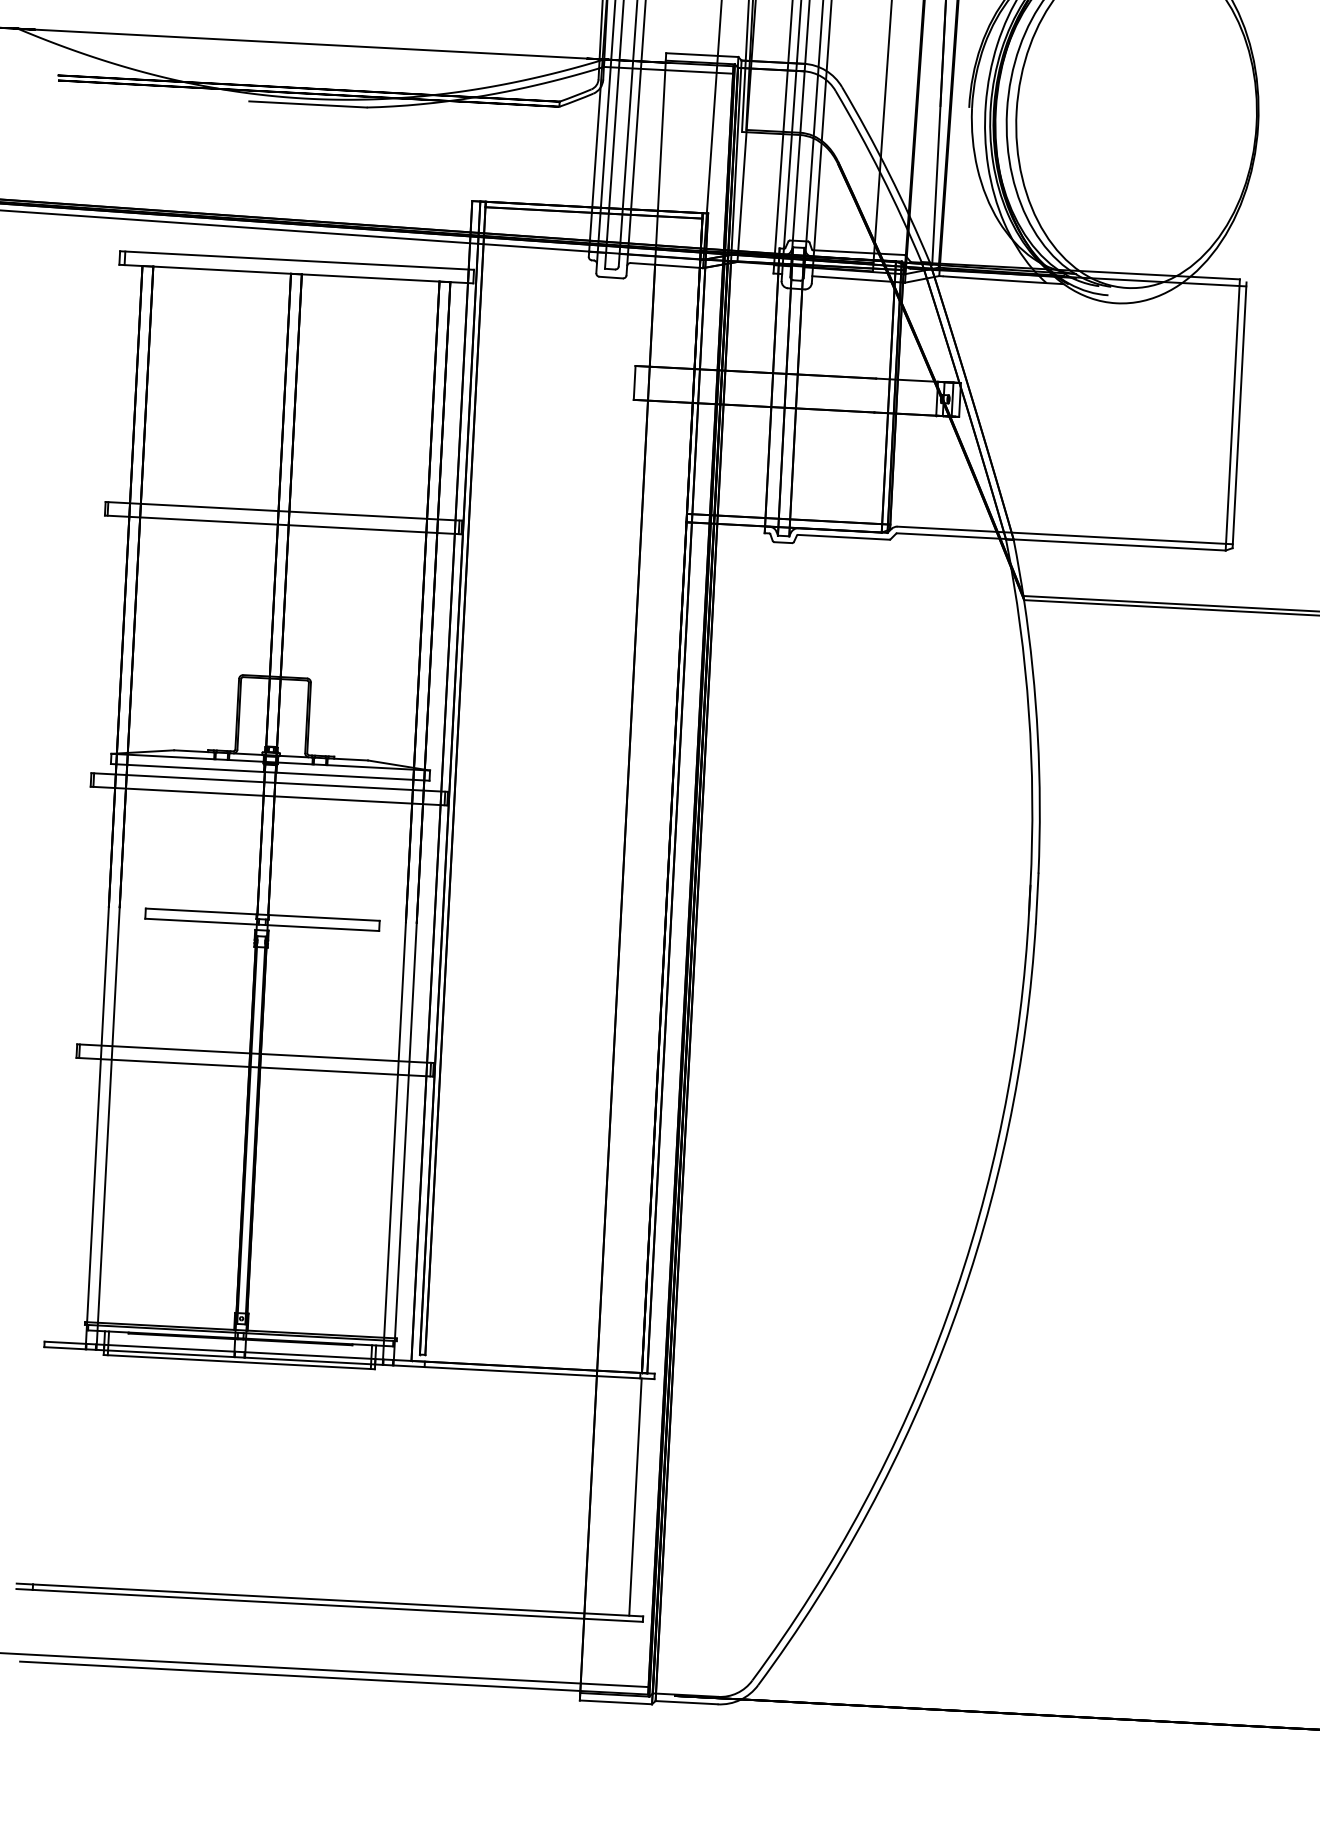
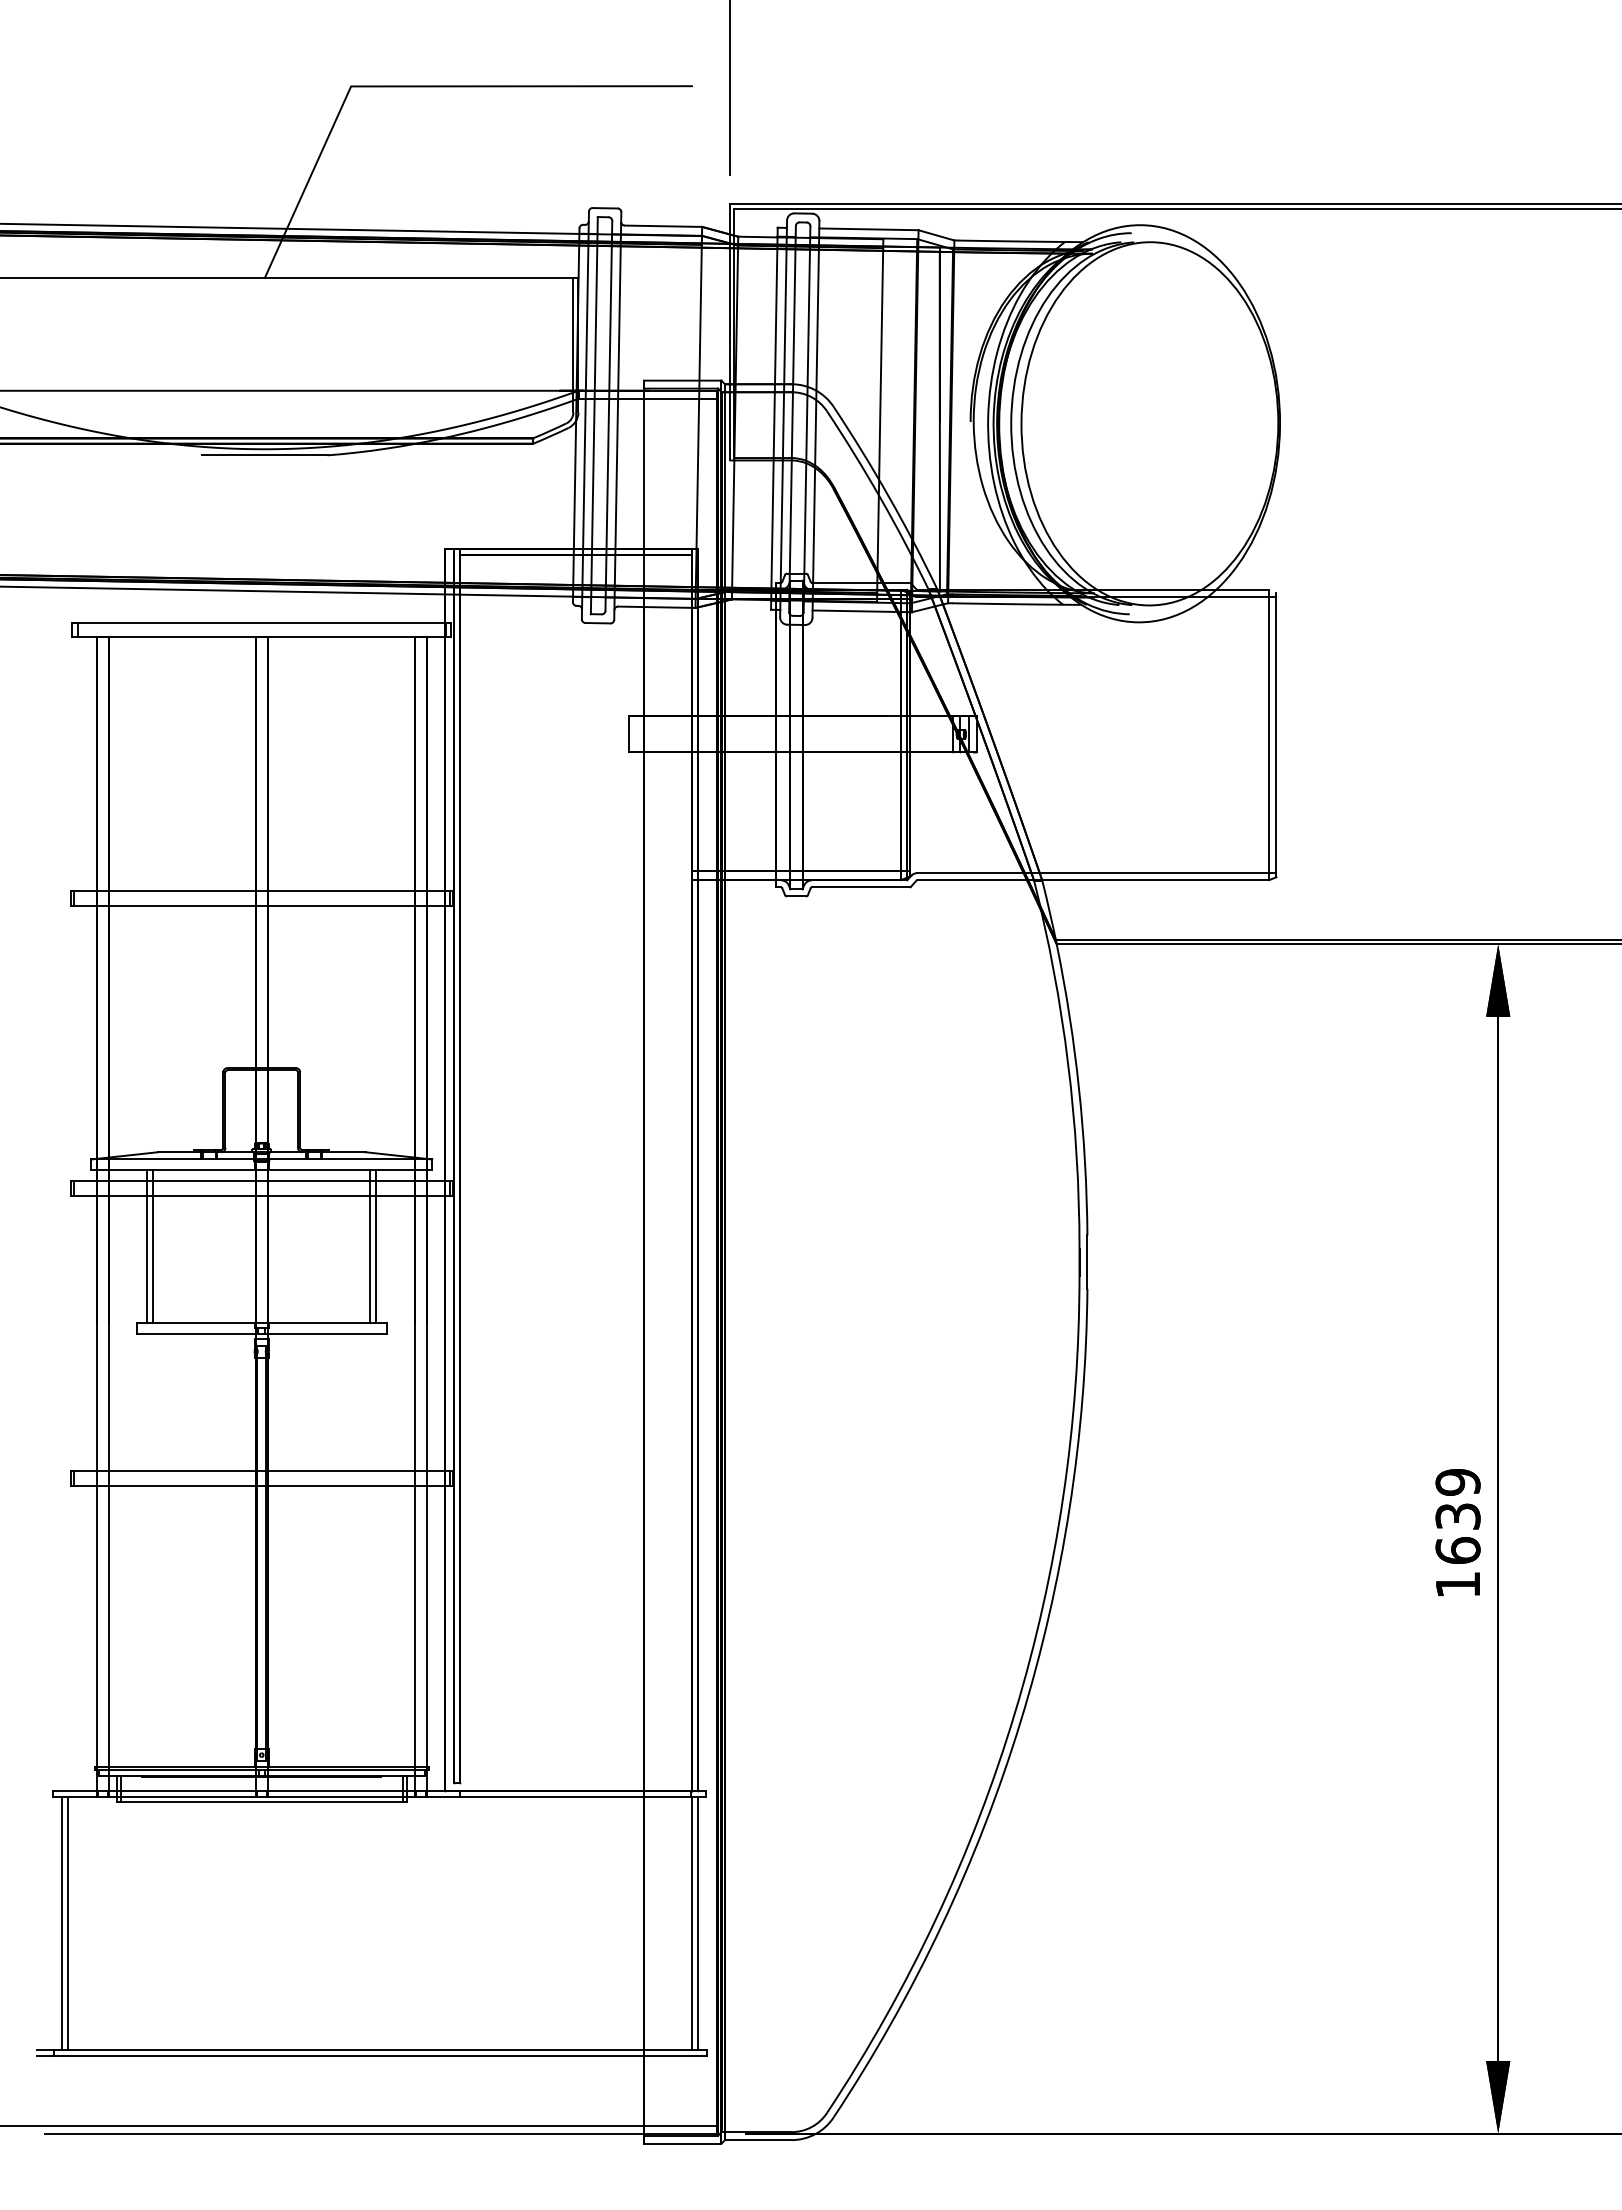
line: (159, 837) -> (147, 1246), added
line: (165, 838) -> (153, 1246), added
line: (368, 848) -> (370, 1246), added
line: (373, 849) -> (376, 1246), added
line: (47, 1466) -> (62, 1923), added
line: (52, 1466) -> (68, 1923), added
line: (640, 1497) -> (697, 1923), added

